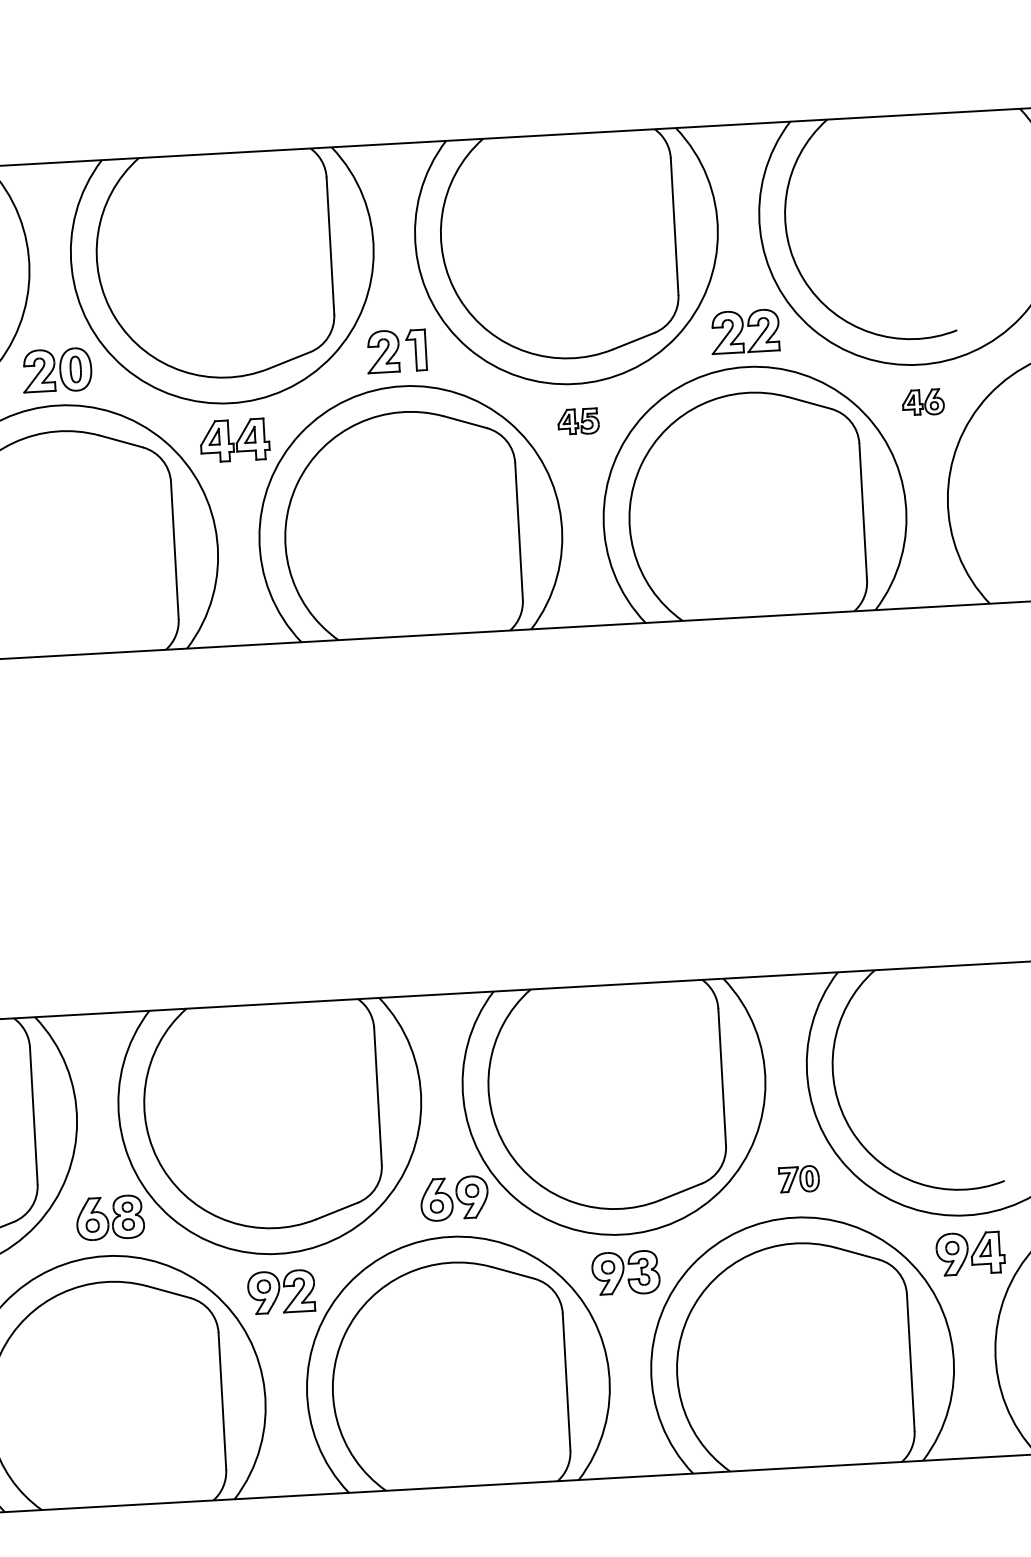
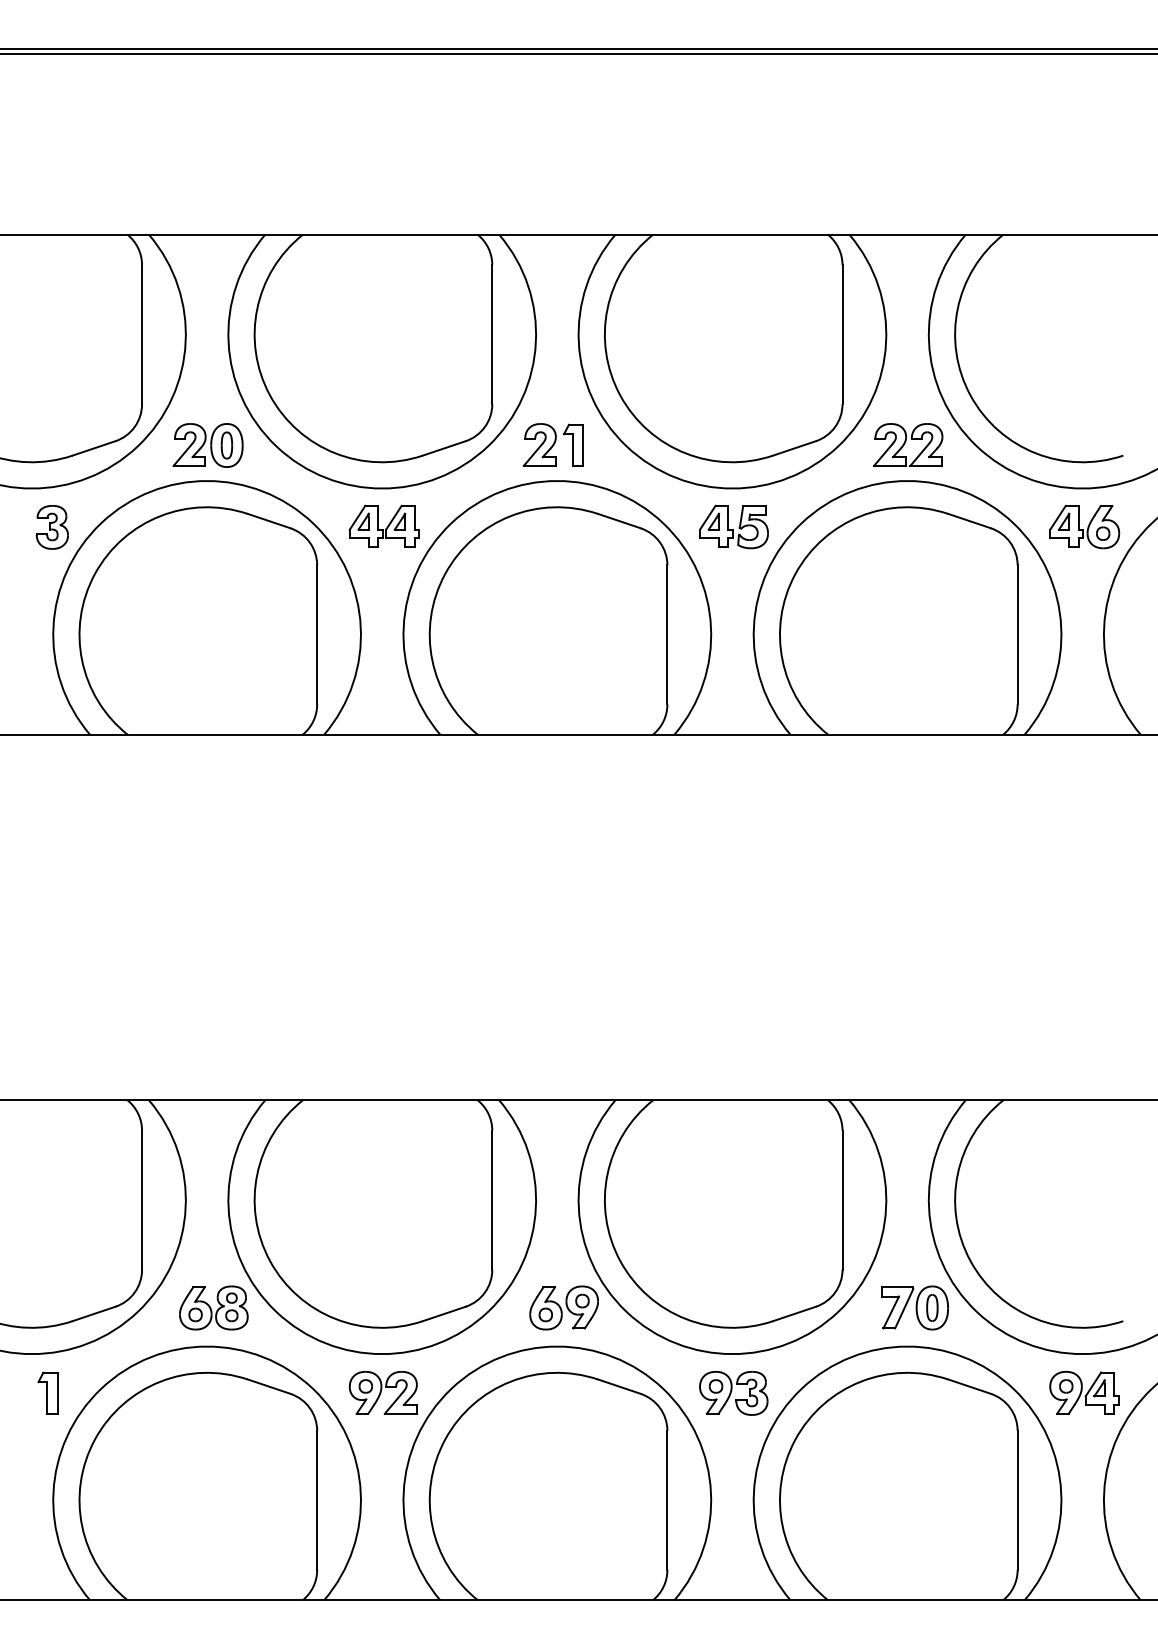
part: (922, 401) -> (1084, 526), size x1.67
part: (578, 421) -> (733, 526), size x1.67
part: (798, 1178) -> (914, 1307), size x1.67

